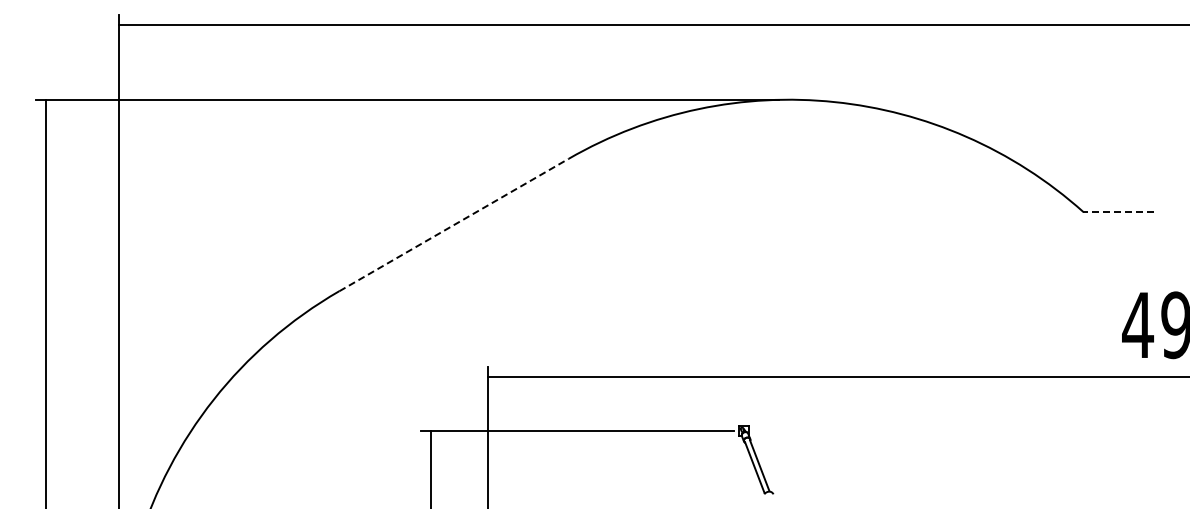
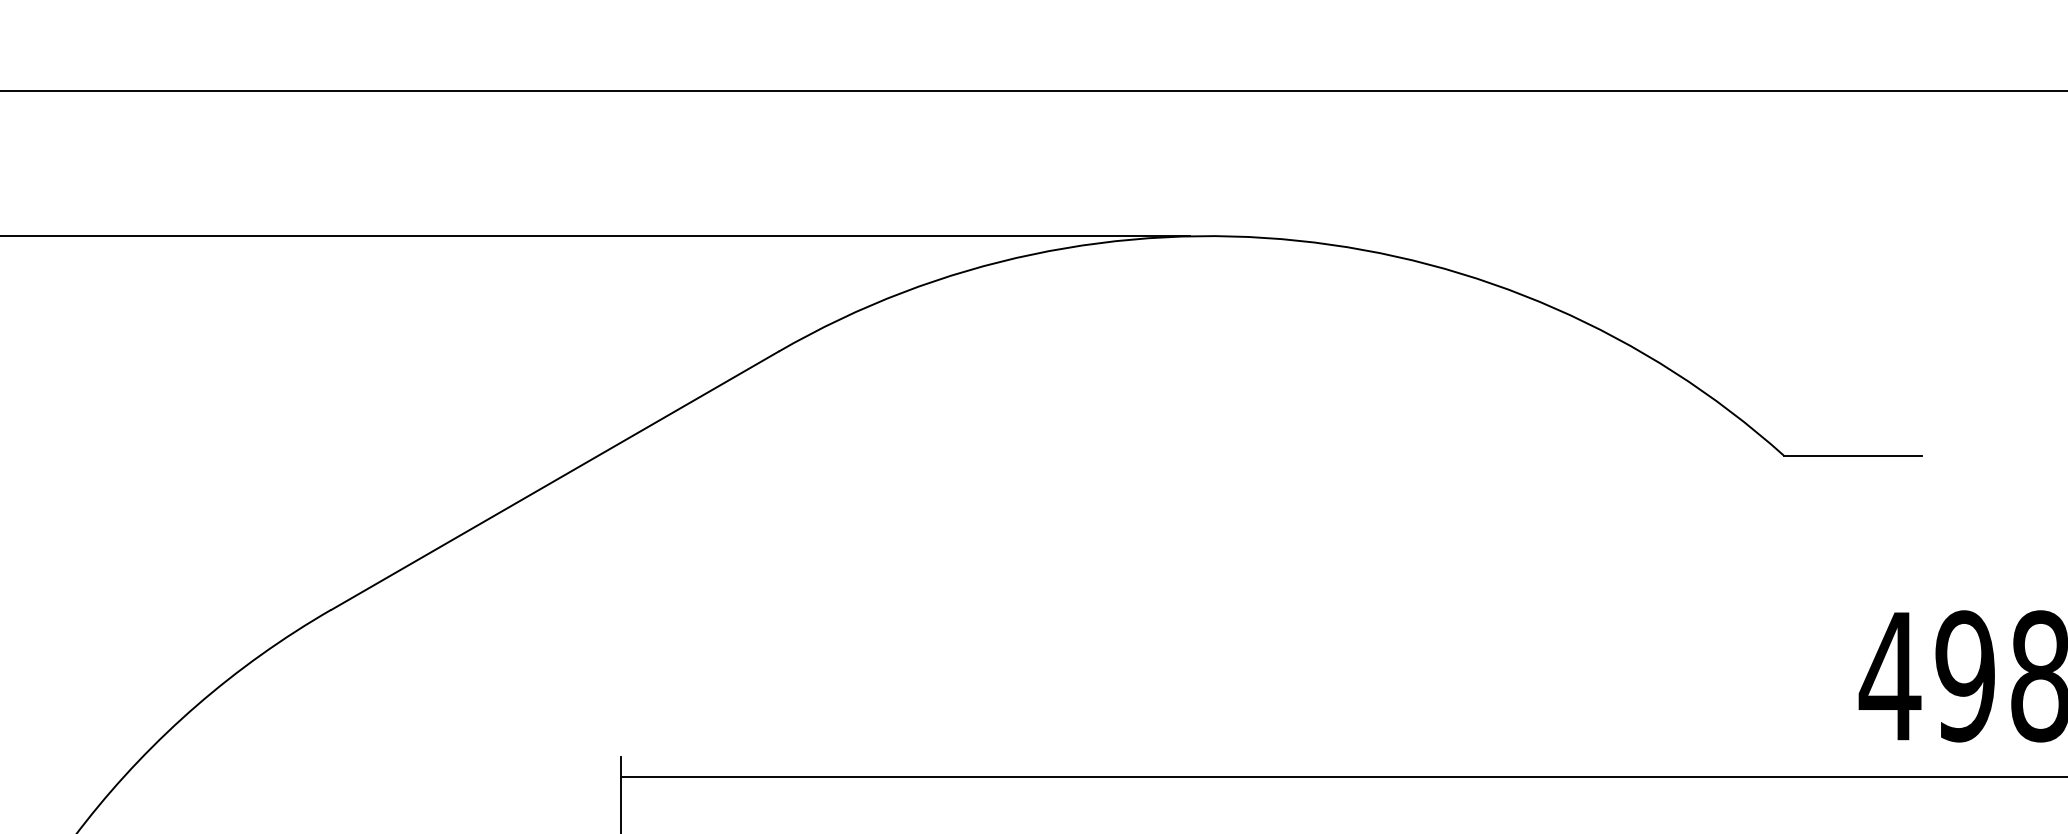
line: (1118, 212) -> (1852, 456), dashed -> solid
line: (454, 224) -> (555, 479), dashed -> solid

